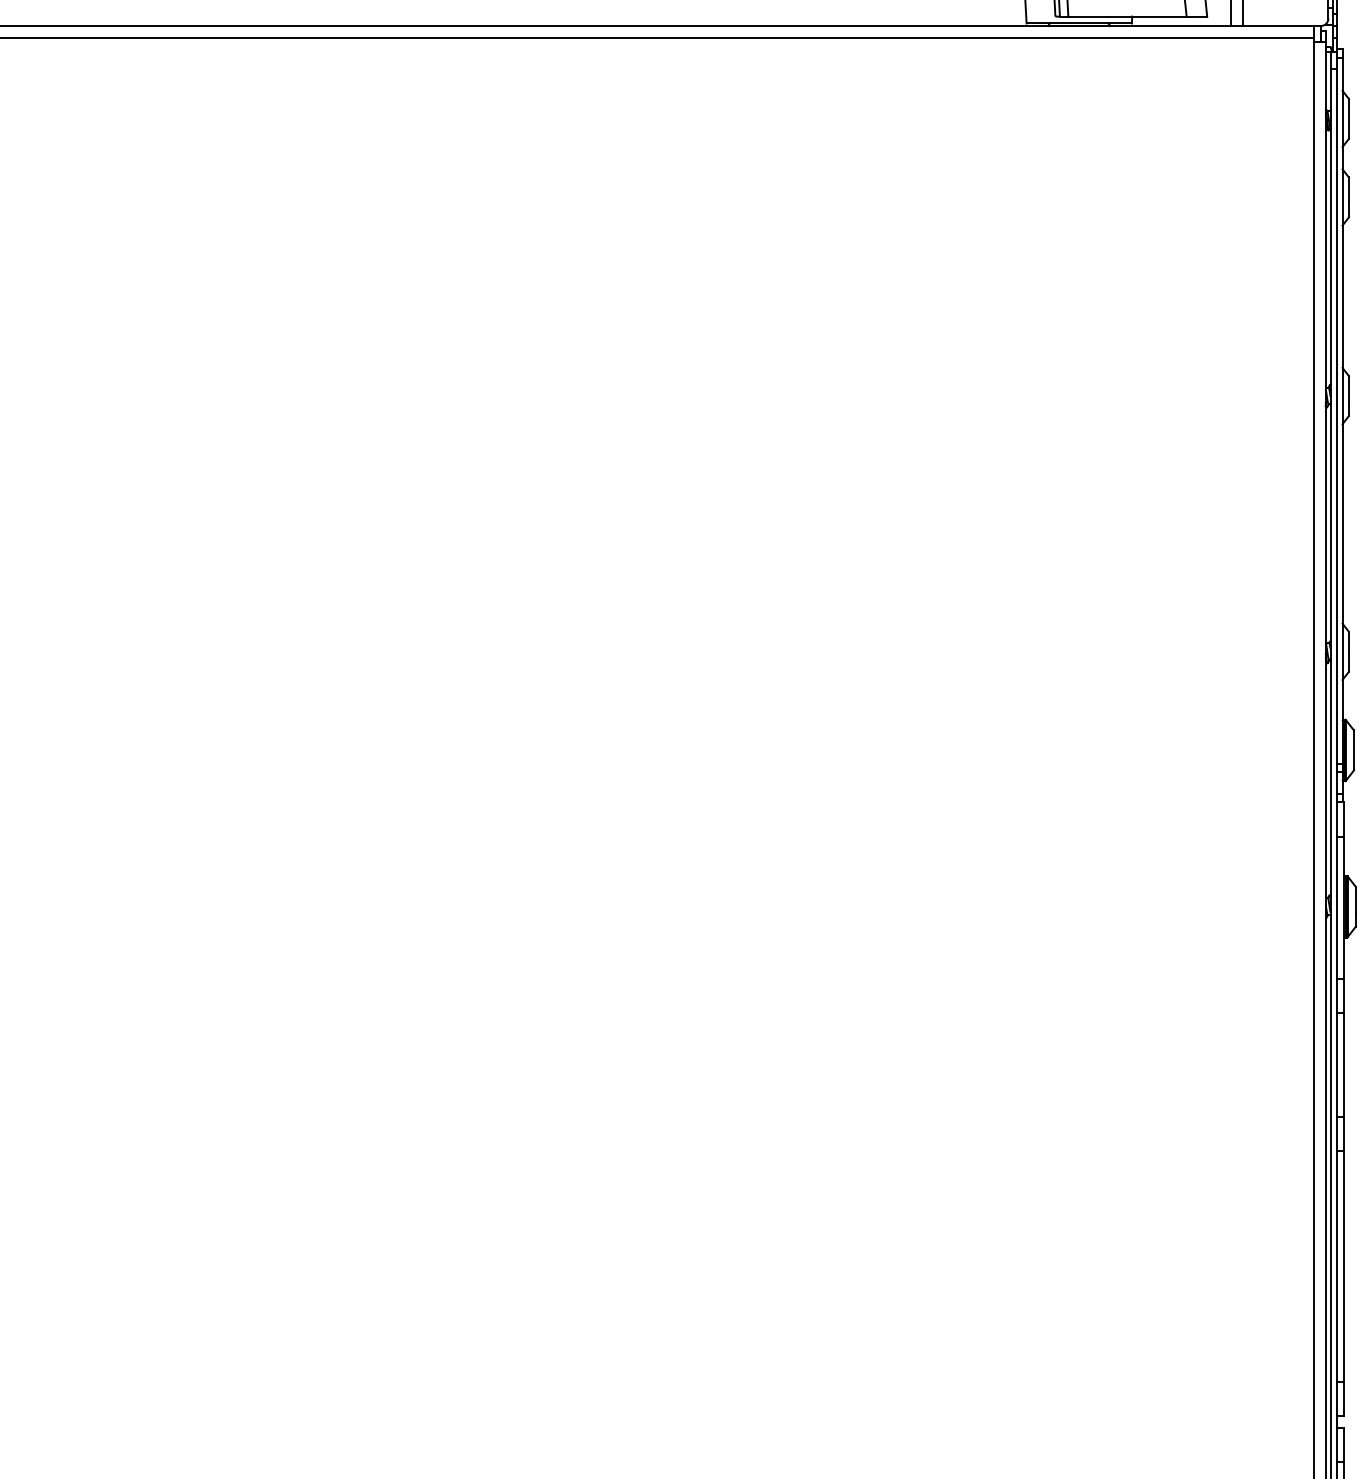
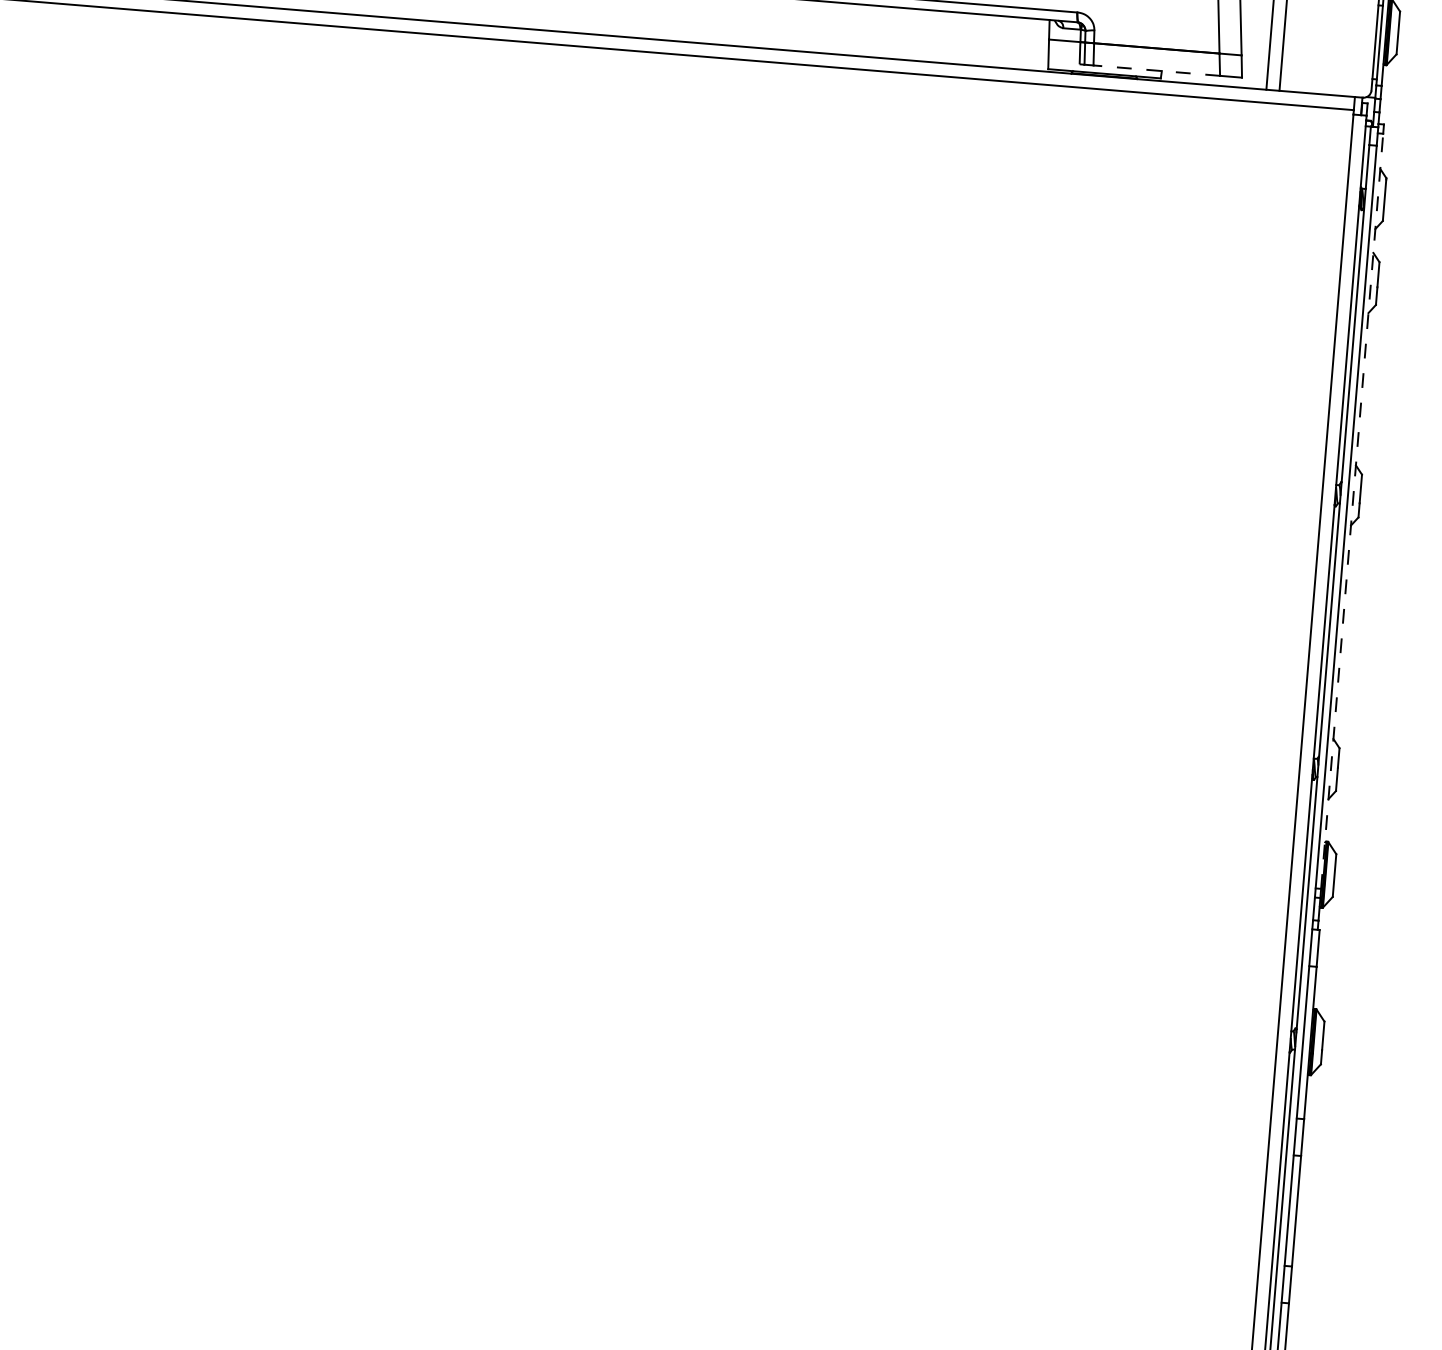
line: (1127, 16) -> (1156, 70), solid -> dashed
line: (1342, 410) -> (1352, 510), solid -> dashed

